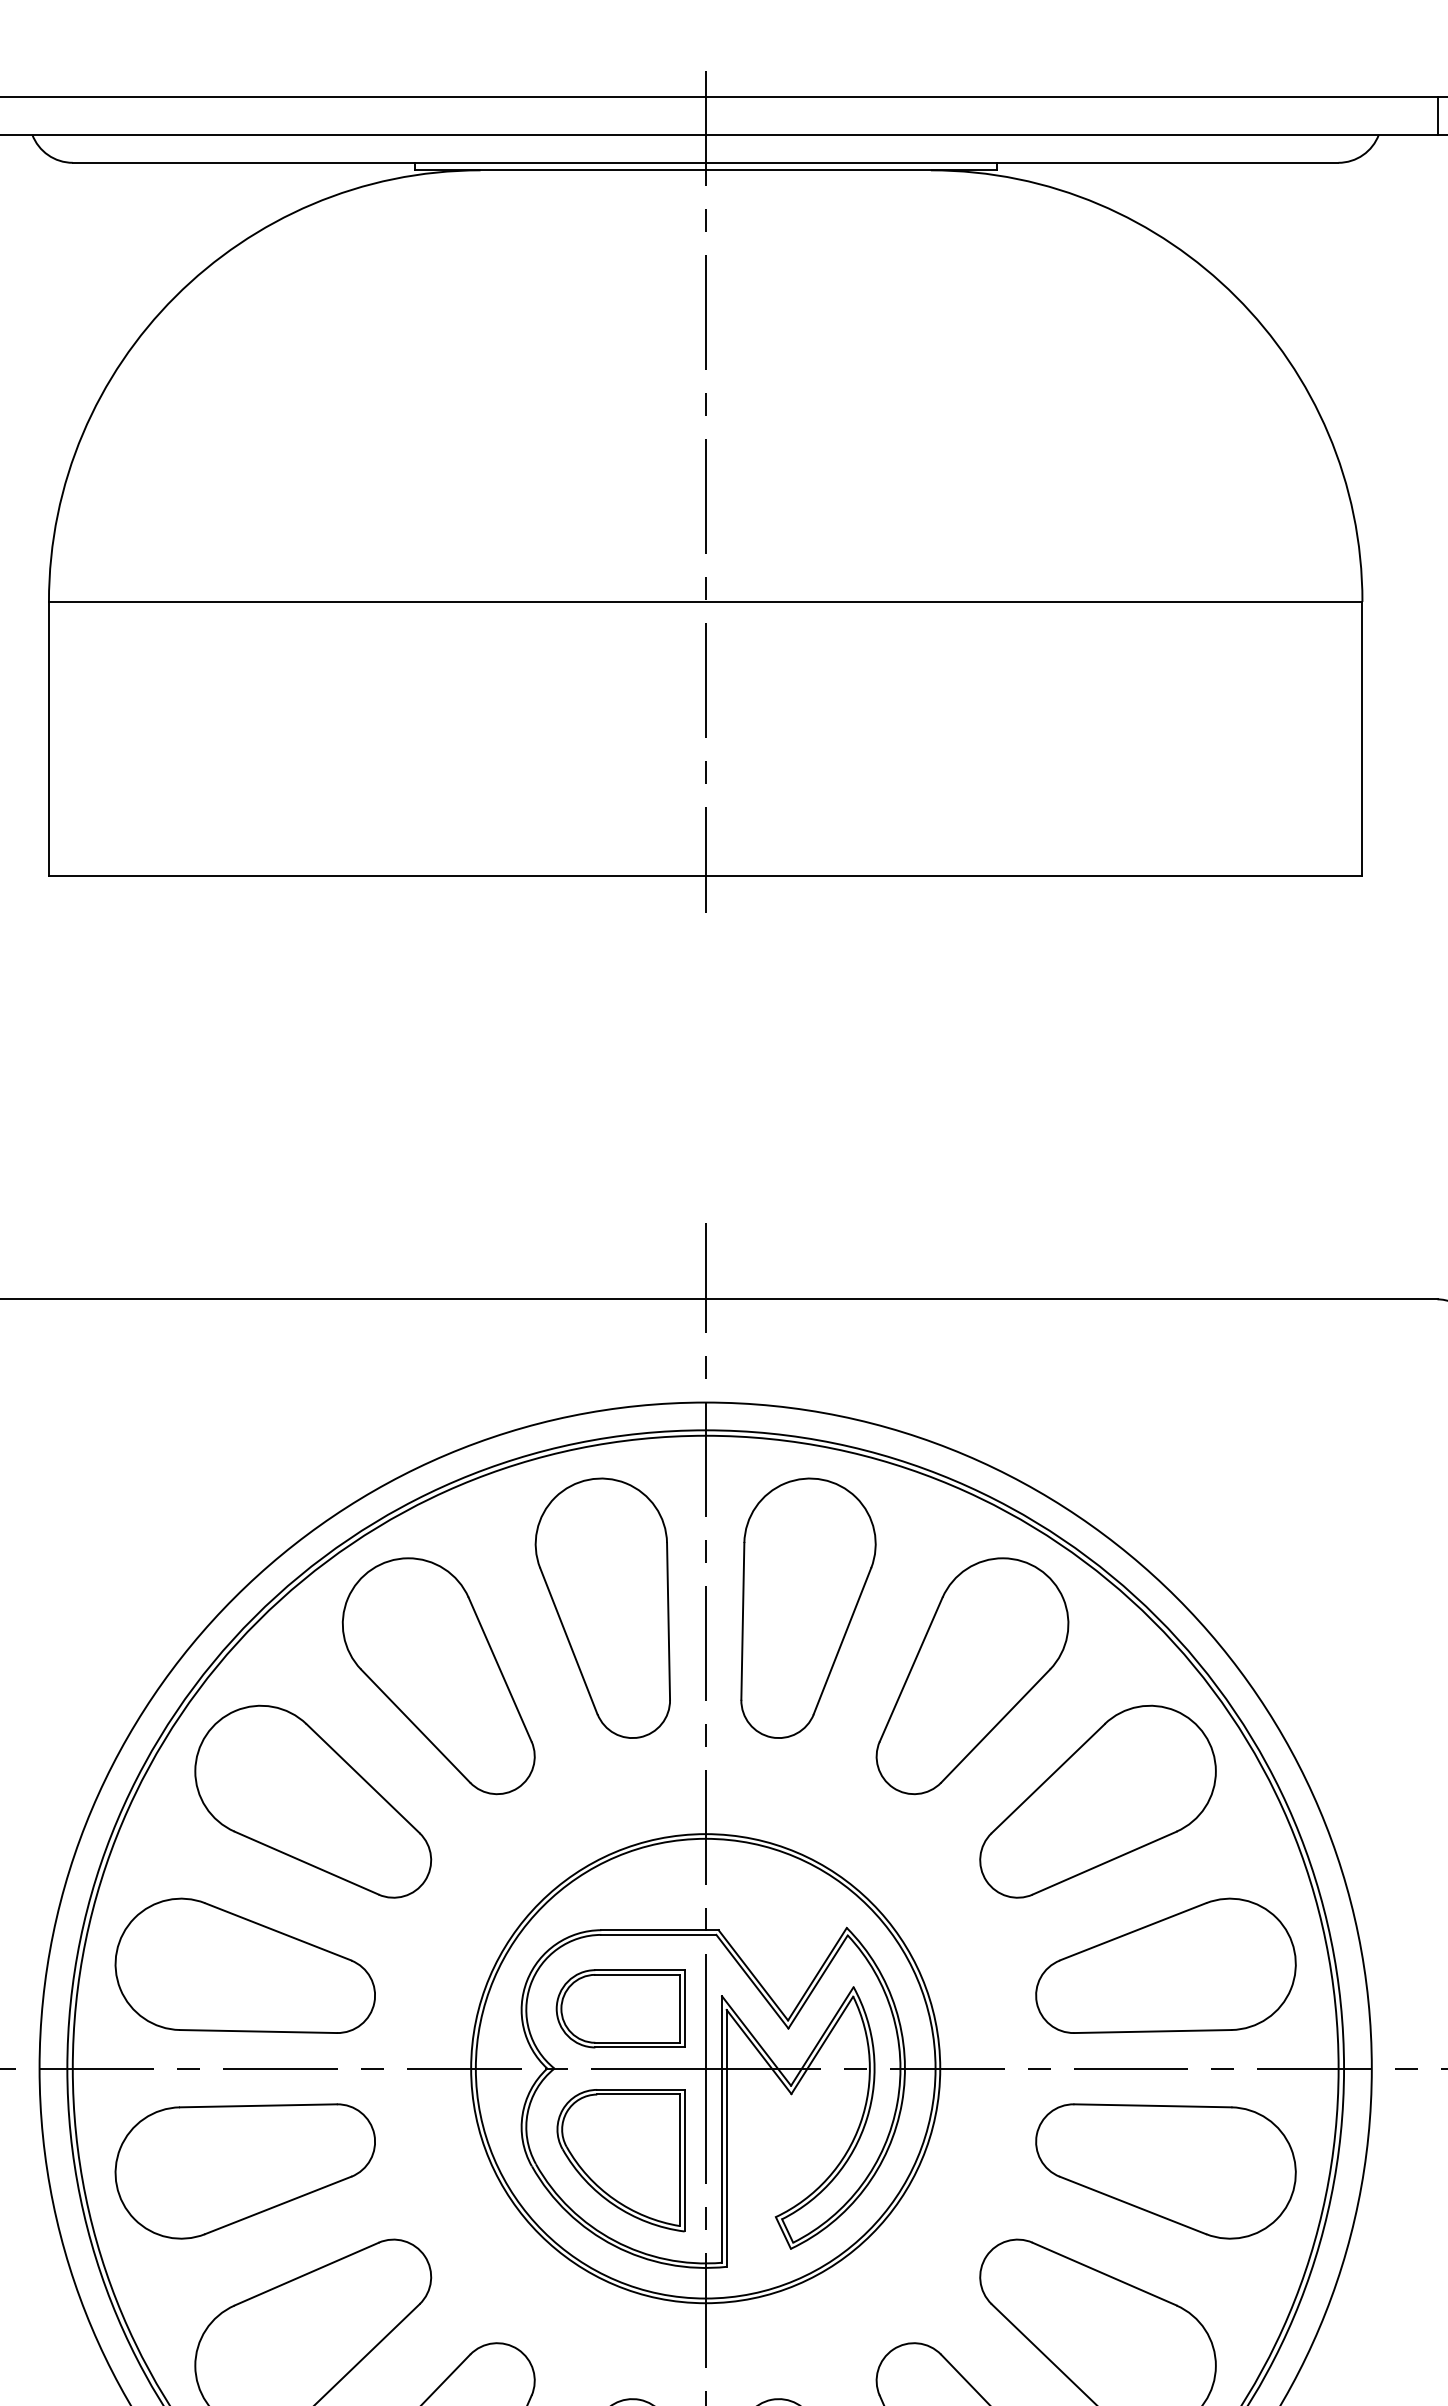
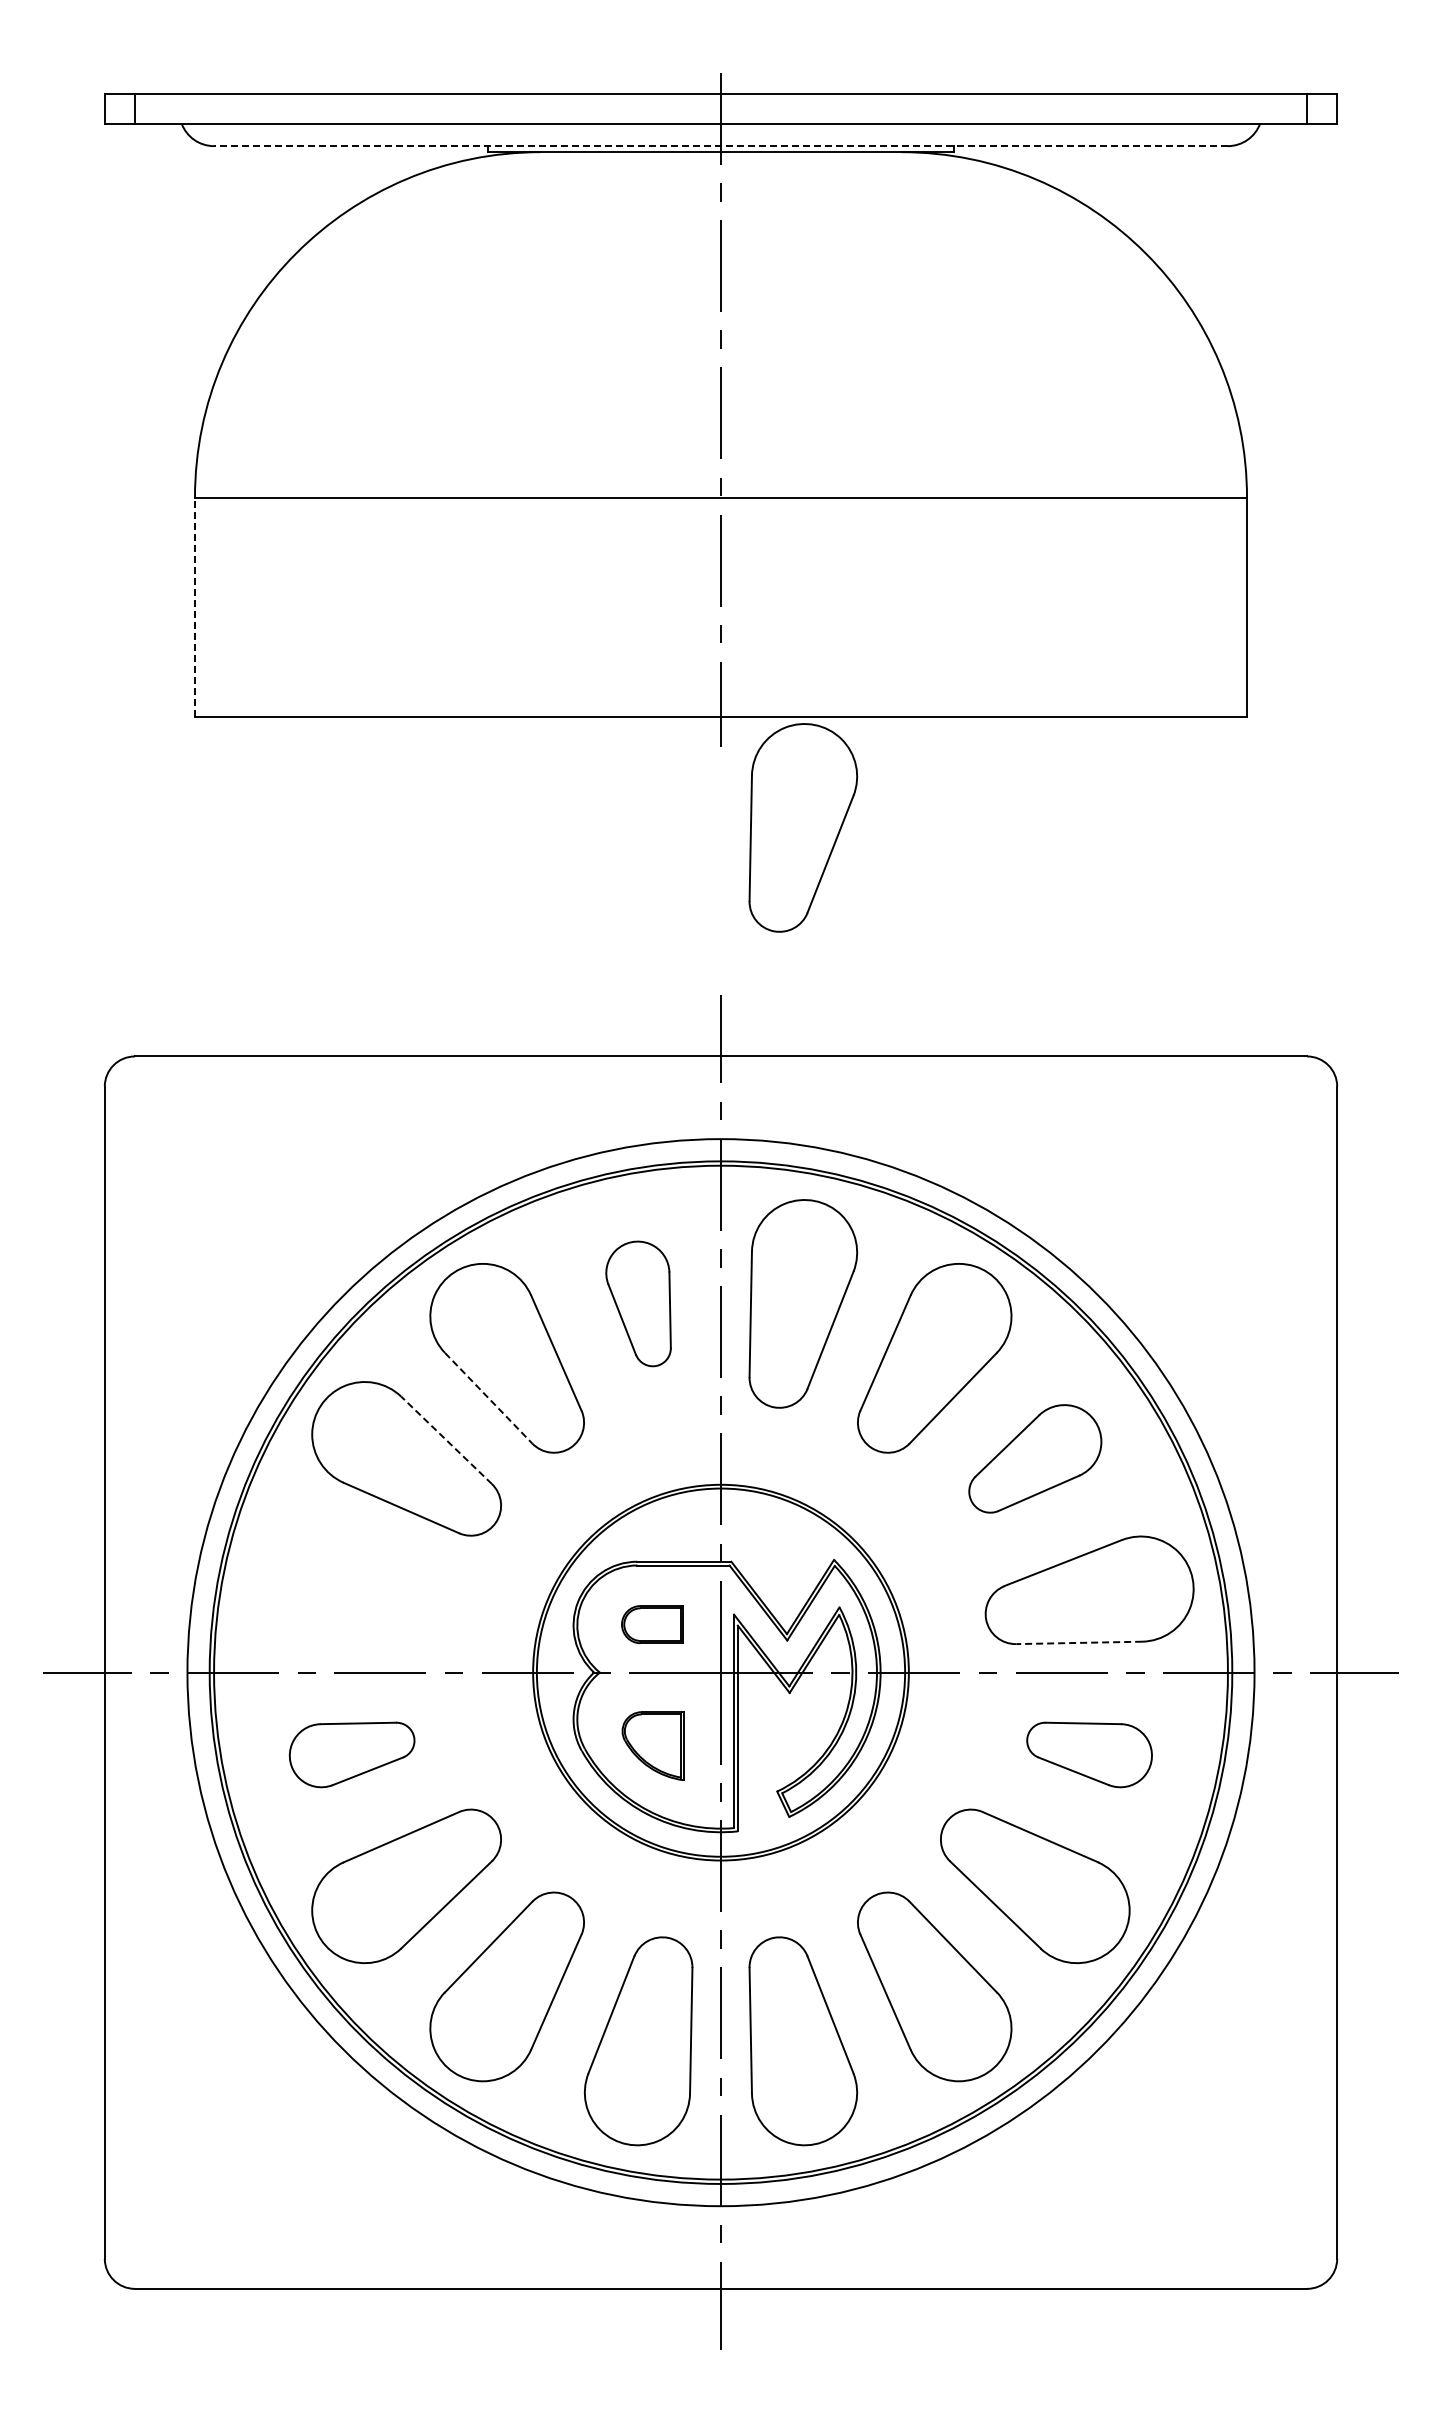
line: (705, 163) -> (720, 146), solid -> dashed
line: (48, 738) -> (194, 607), solid -> dashed
part: (808, 1013) -> (803, 827), added
part: (602, 1607) -> (638, 1303), size x0.6
line: (415, 1726) -> (488, 1398), solid -> dashed
line: (362, 1778) -> (446, 1440), solid -> dashed
part: (1098, 1801) -> (1035, 1458), size x0.7
part: (244, 1964) -> (351, 1589), removed
part: (620, 2008) -> (652, 1624), size x0.6
line: (1153, 2031) -> (1079, 1642), solid -> dashed
part: (620, 2159) -> (652, 1745), size x0.6
part: (244, 2170) -> (351, 1754), size x0.6
part: (1165, 2170) -> (1089, 1754), size x0.6

